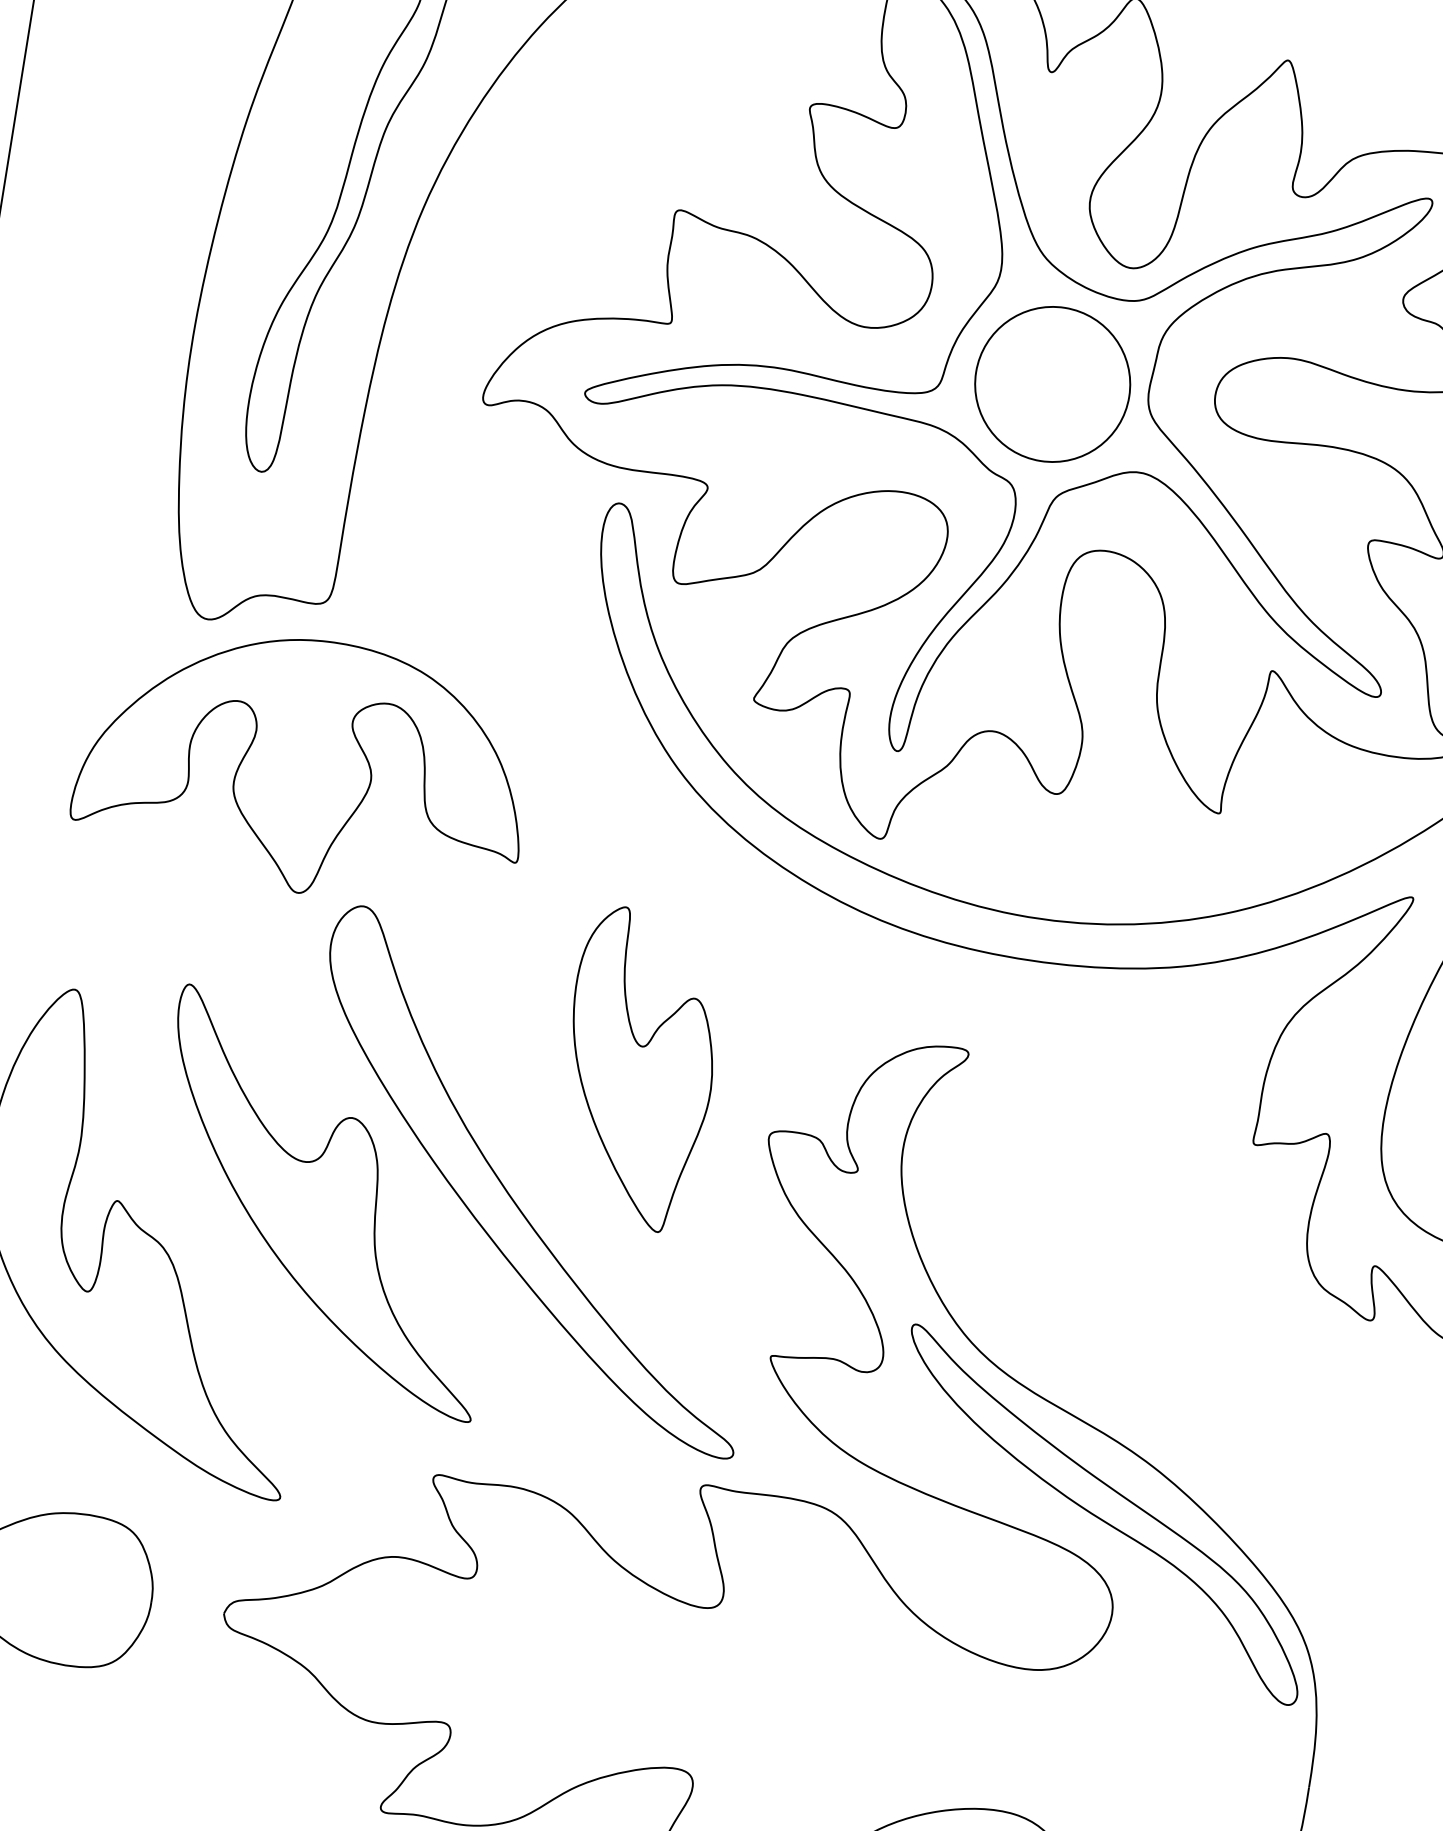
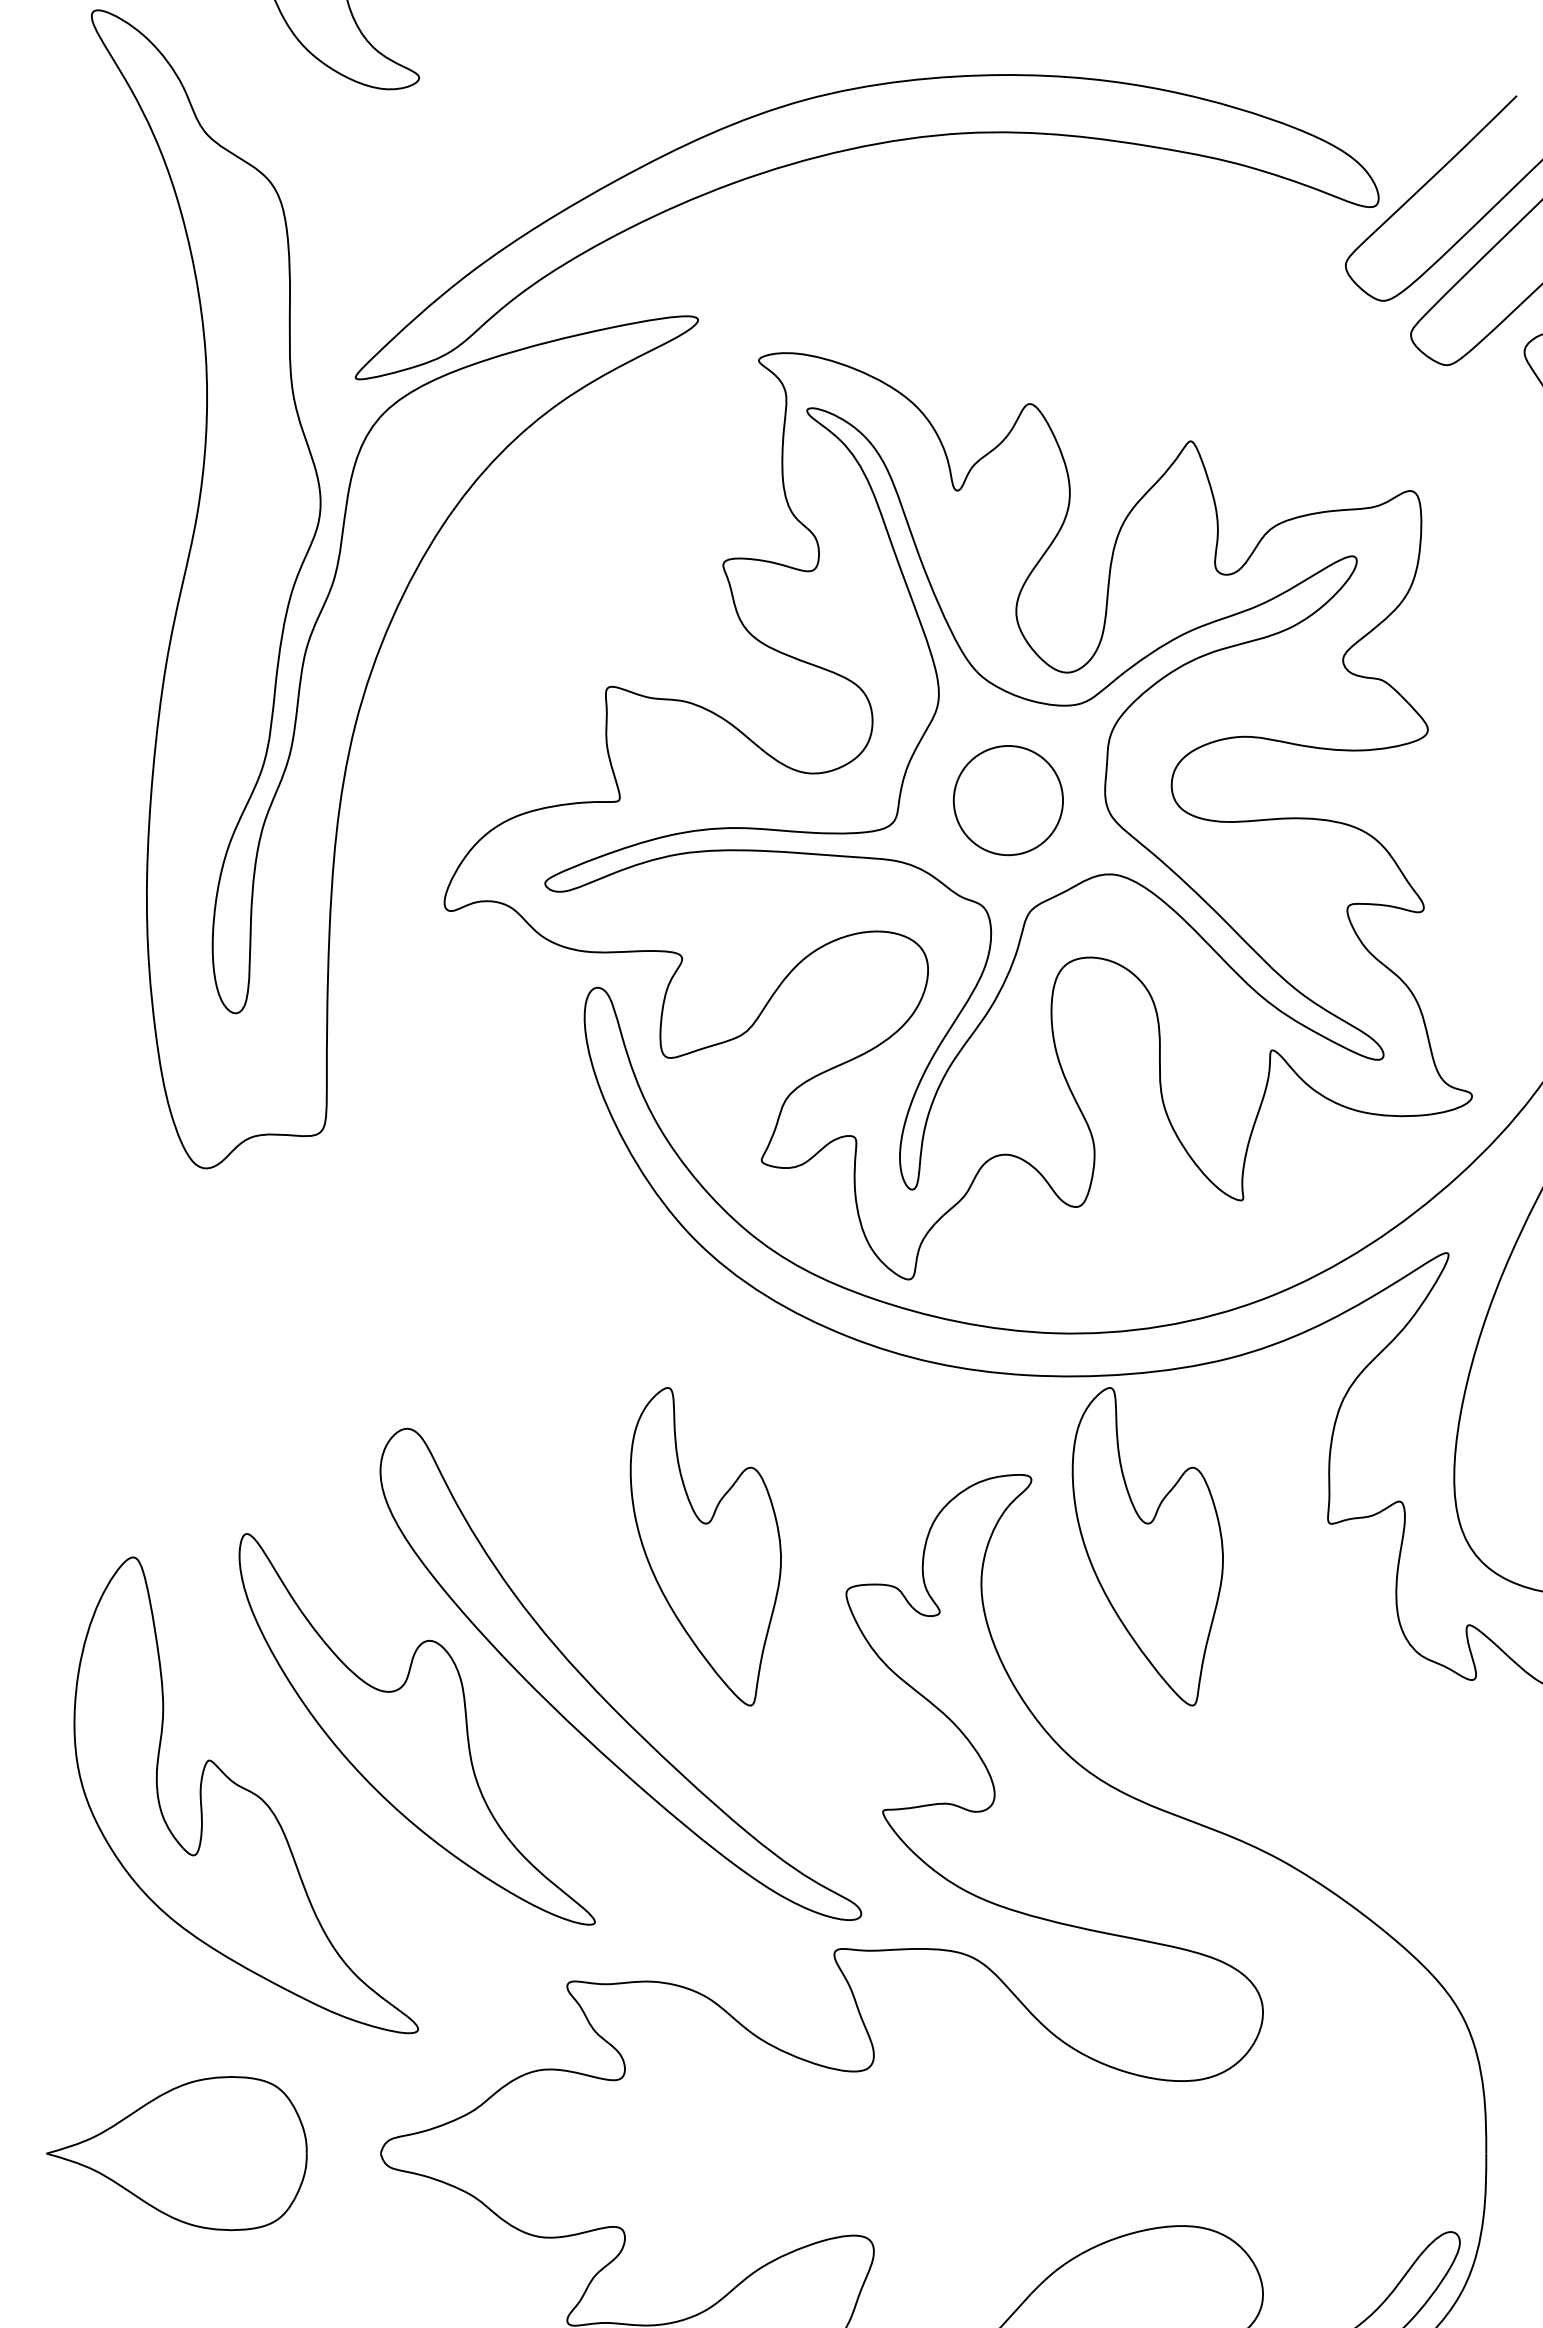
part: (1052, 384) -> (1008, 800), size x0.7
part: (305, 765) -> (326, 1298), removed
part: (1071, 1138) -> (1147, 1546), added
part: (1103, 1514) -> (1238, 1915), removed

